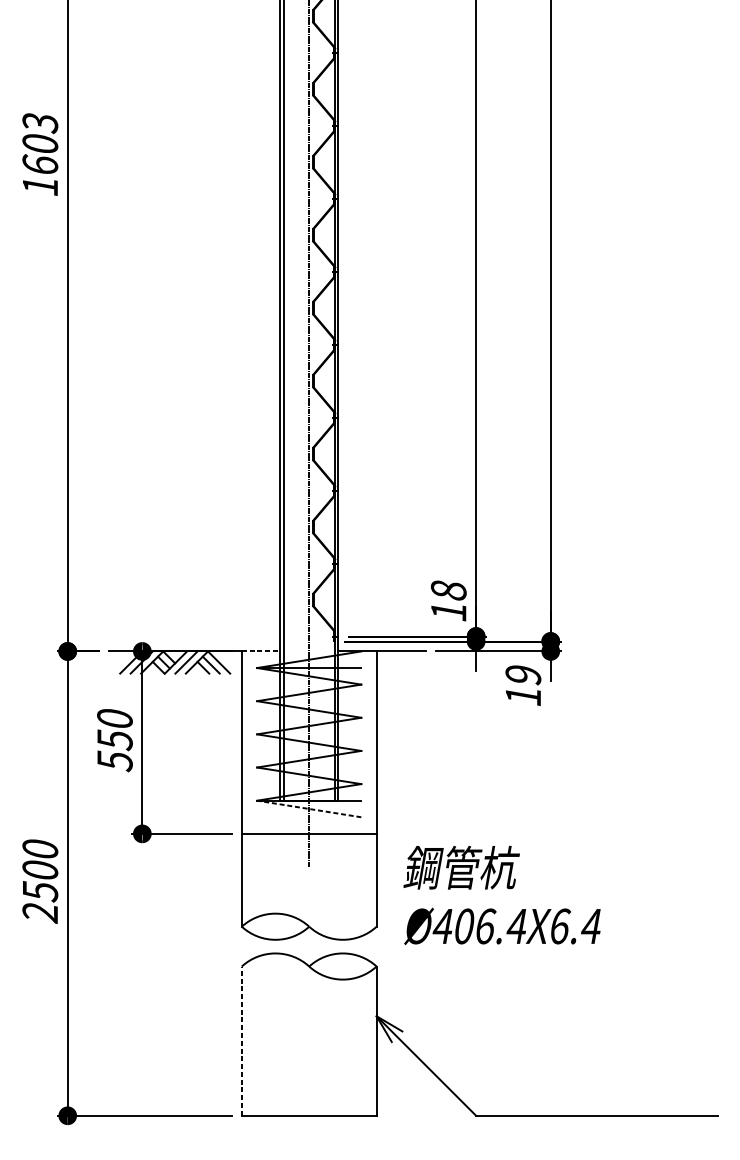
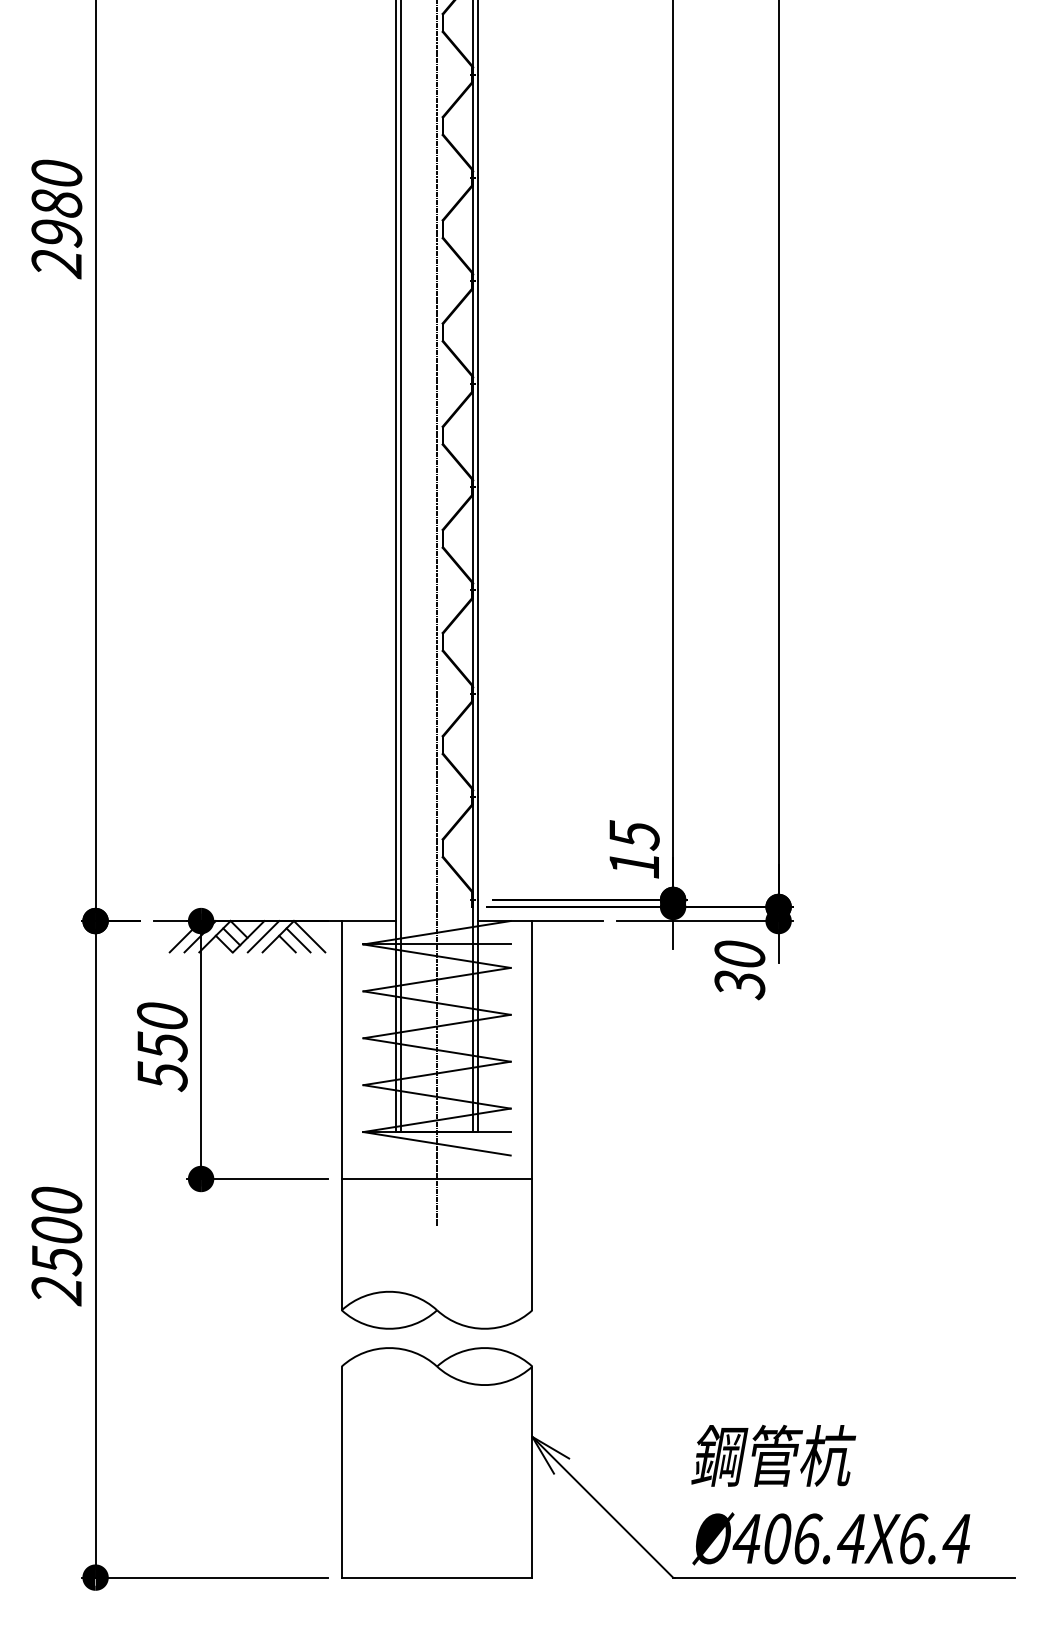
text: (40, 155) -> (56, 219), 1603 -> 2980
text: (448, 590) -> (634, 835), 18 -> 15
line: (261, 651) -> (369, 921), dashed -> solid
text: (523, 686) -> (739, 970), 19 -> 30
line: (309, 808) -> (437, 1143), dashed -> solid
text: (501, 895) -> (830, 1494), moved
line: (241, 1041) -> (341, 1472), dashed -> solid

